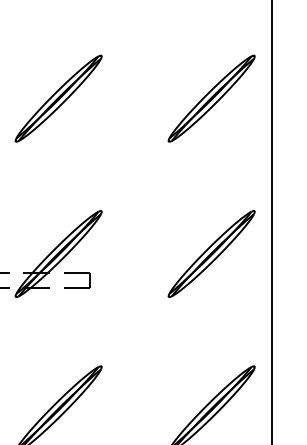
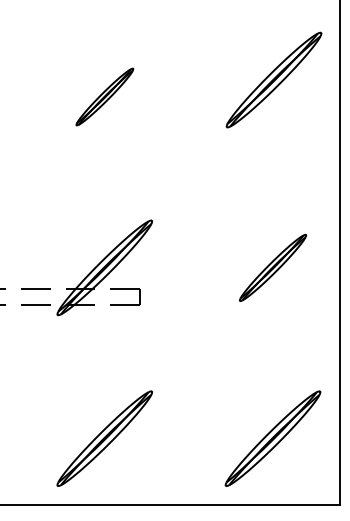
part: (58, 98) -> (104, 96), size x0.6
part: (211, 98) -> (273, 79), moved
part: (211, 253) -> (272, 267), size x0.7

